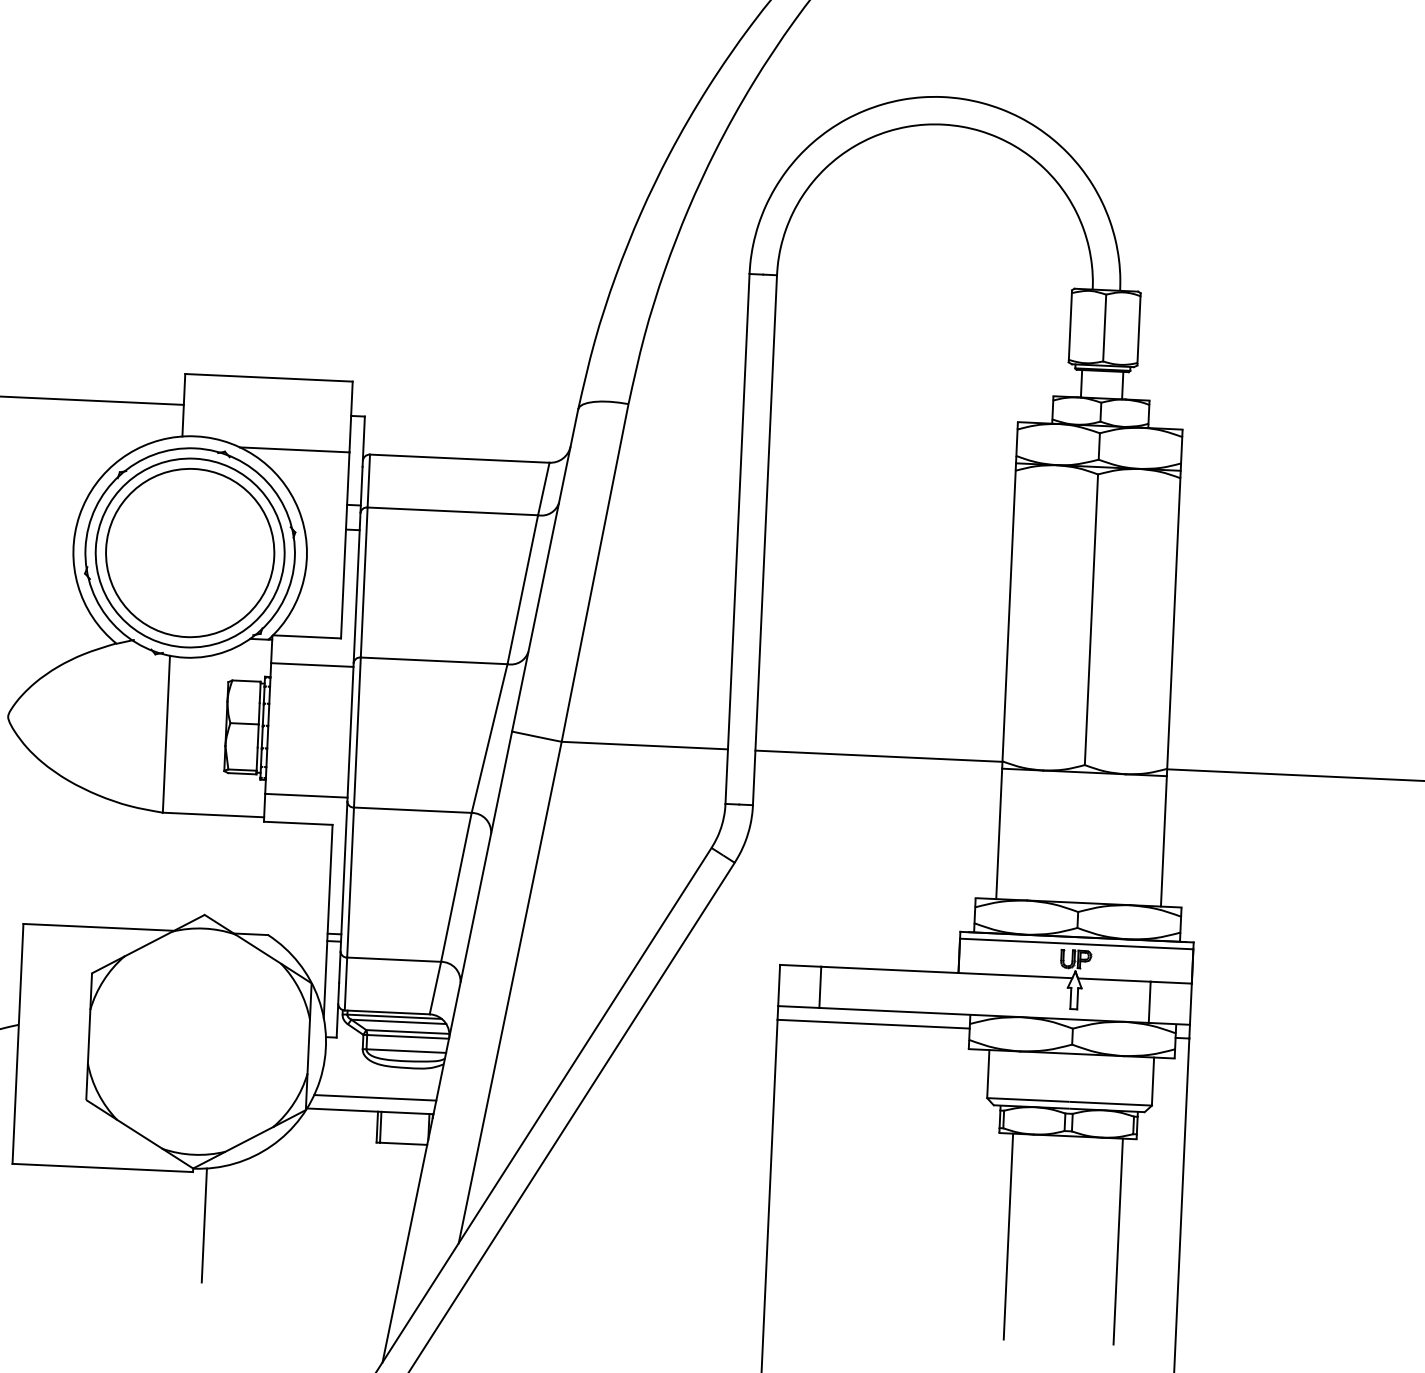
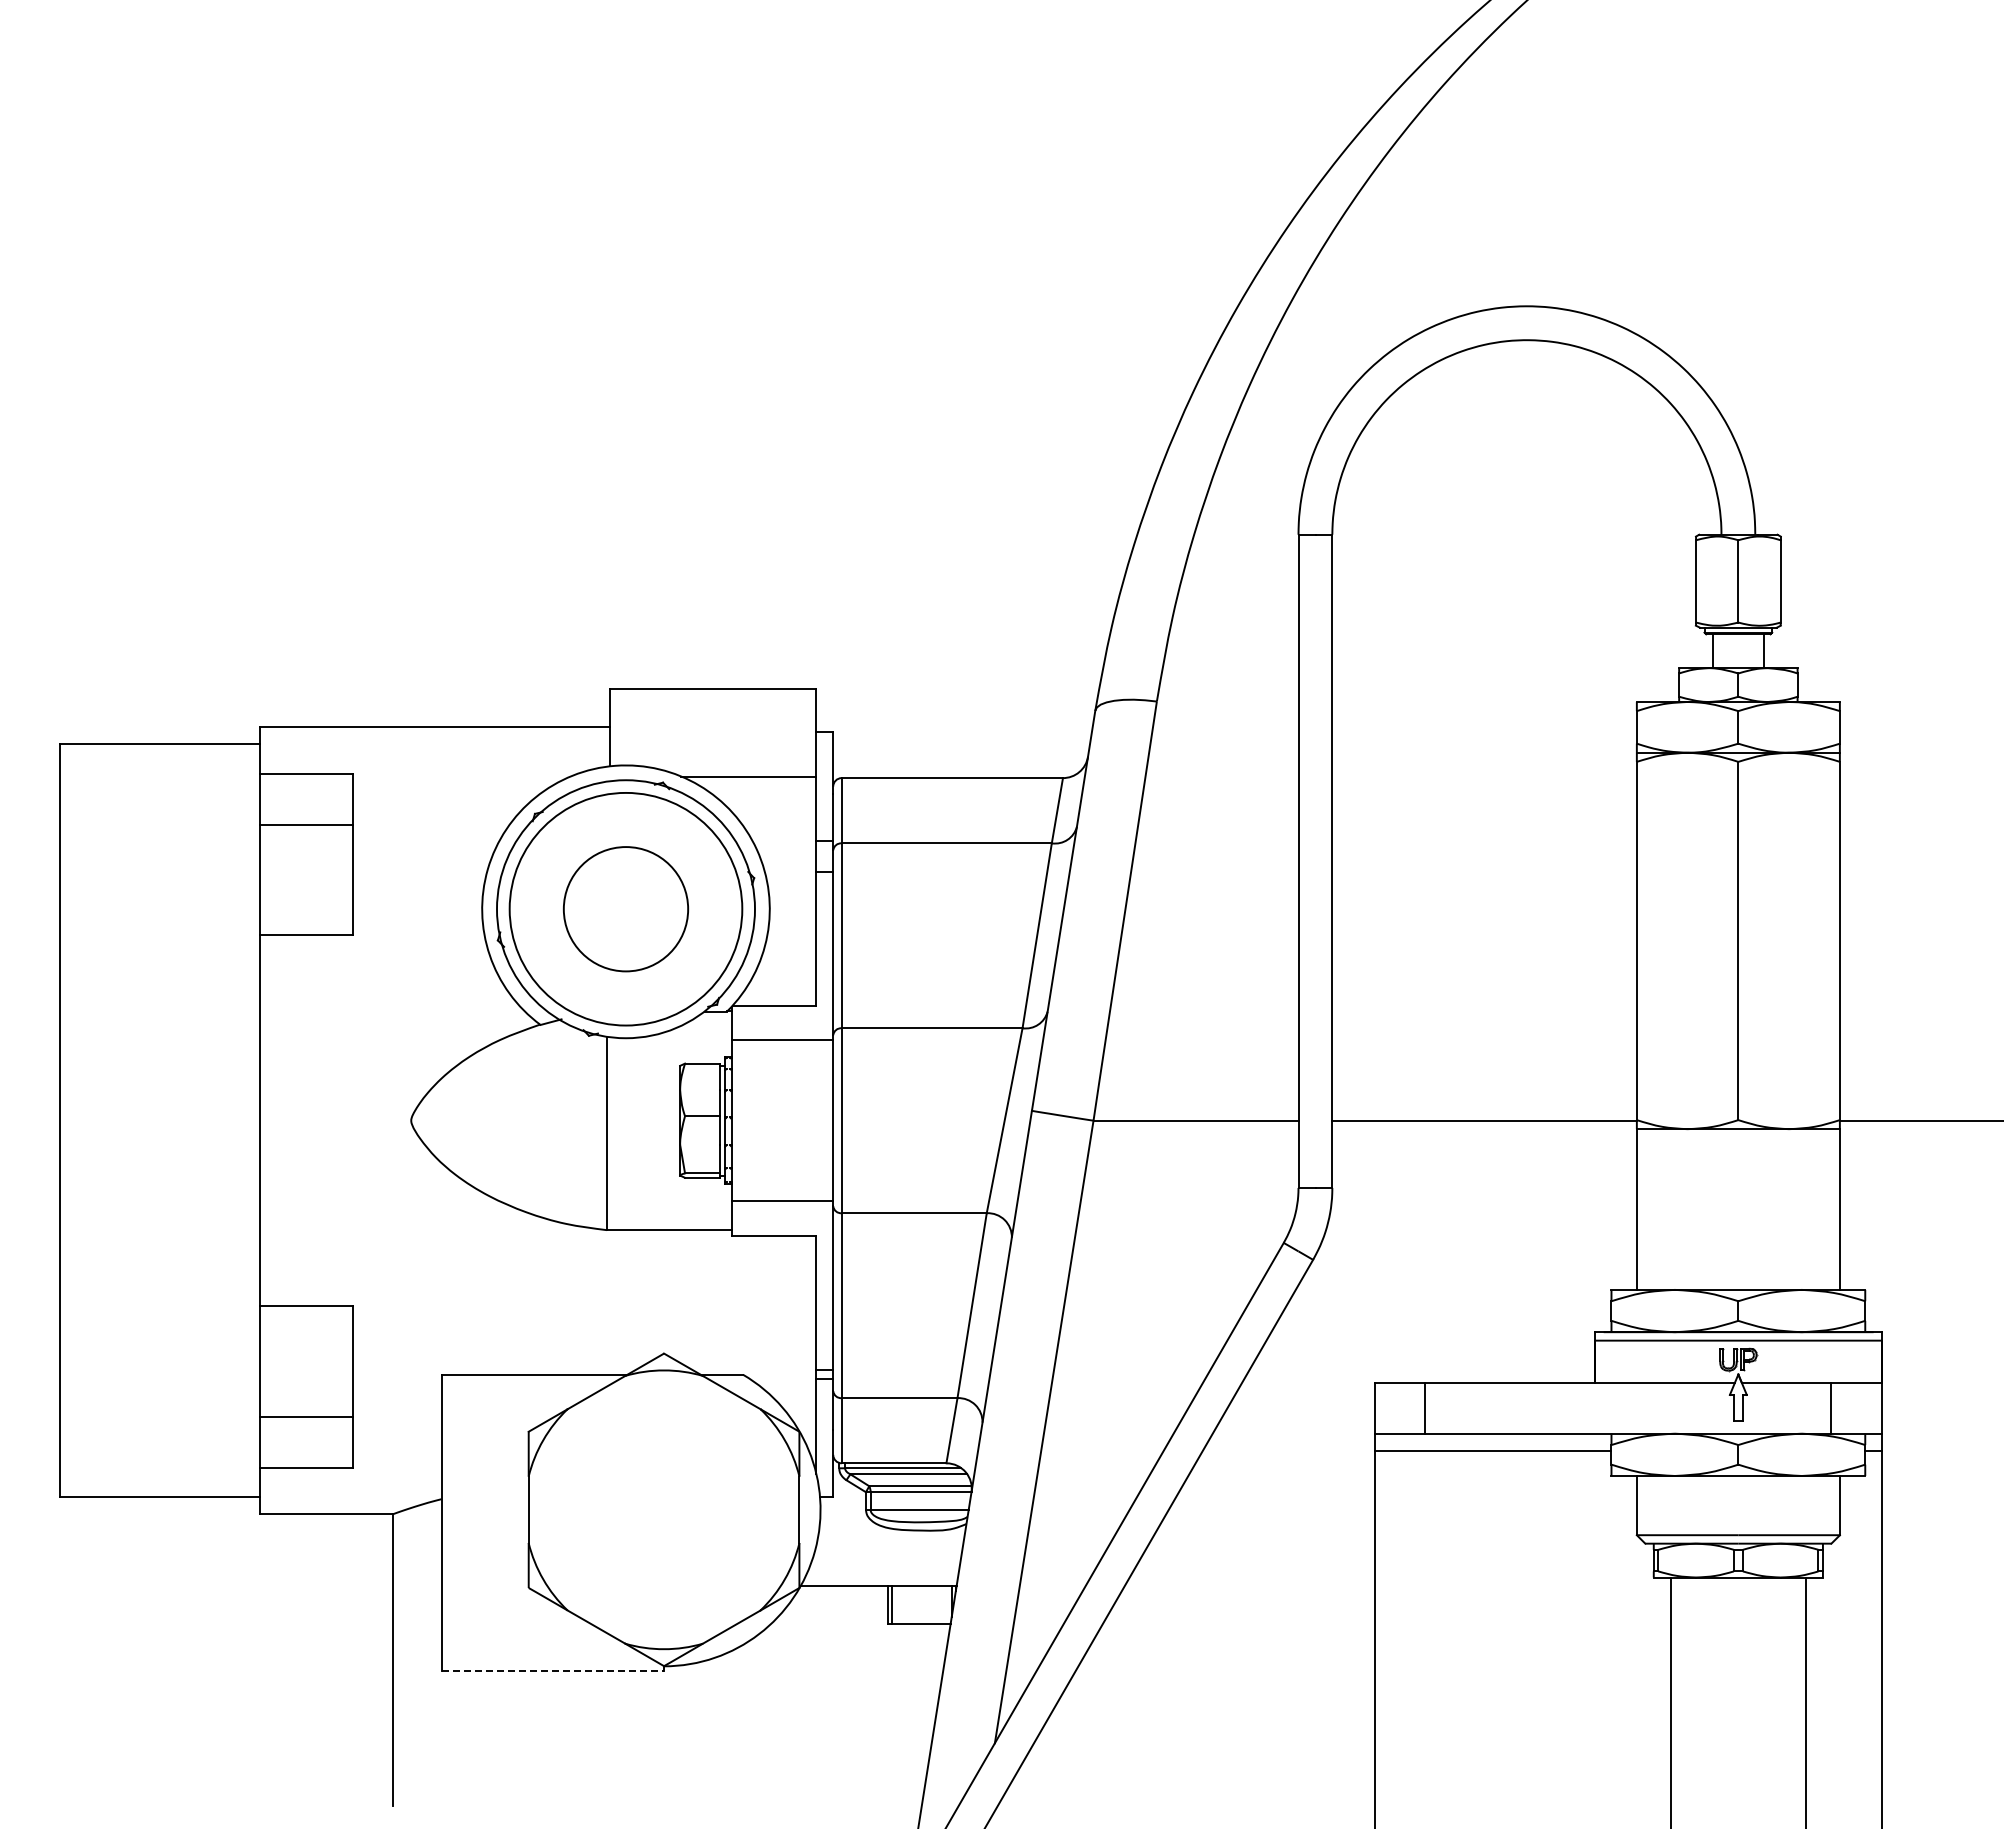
circle: (189, 552) -> (625, 908), size x0.6
line: (374, 1098) -> (883, 1569), removed
line: (103, 1167) -> (553, 1670), solid -> dashed
line: (203, 1225) -> (680, 1735), removed

